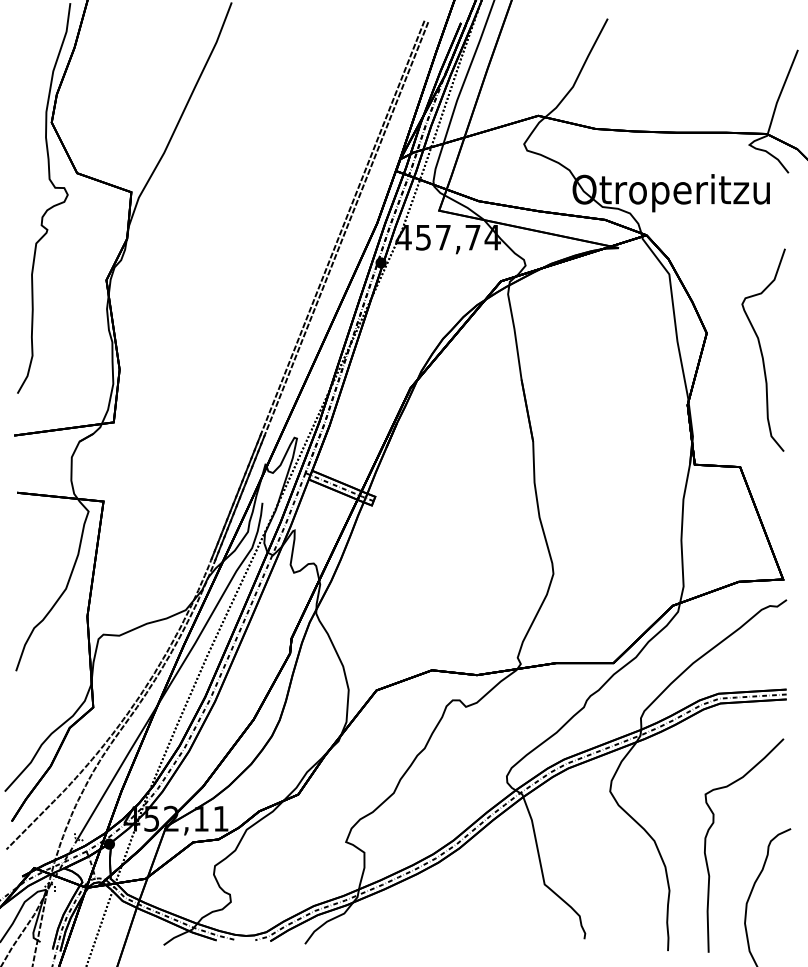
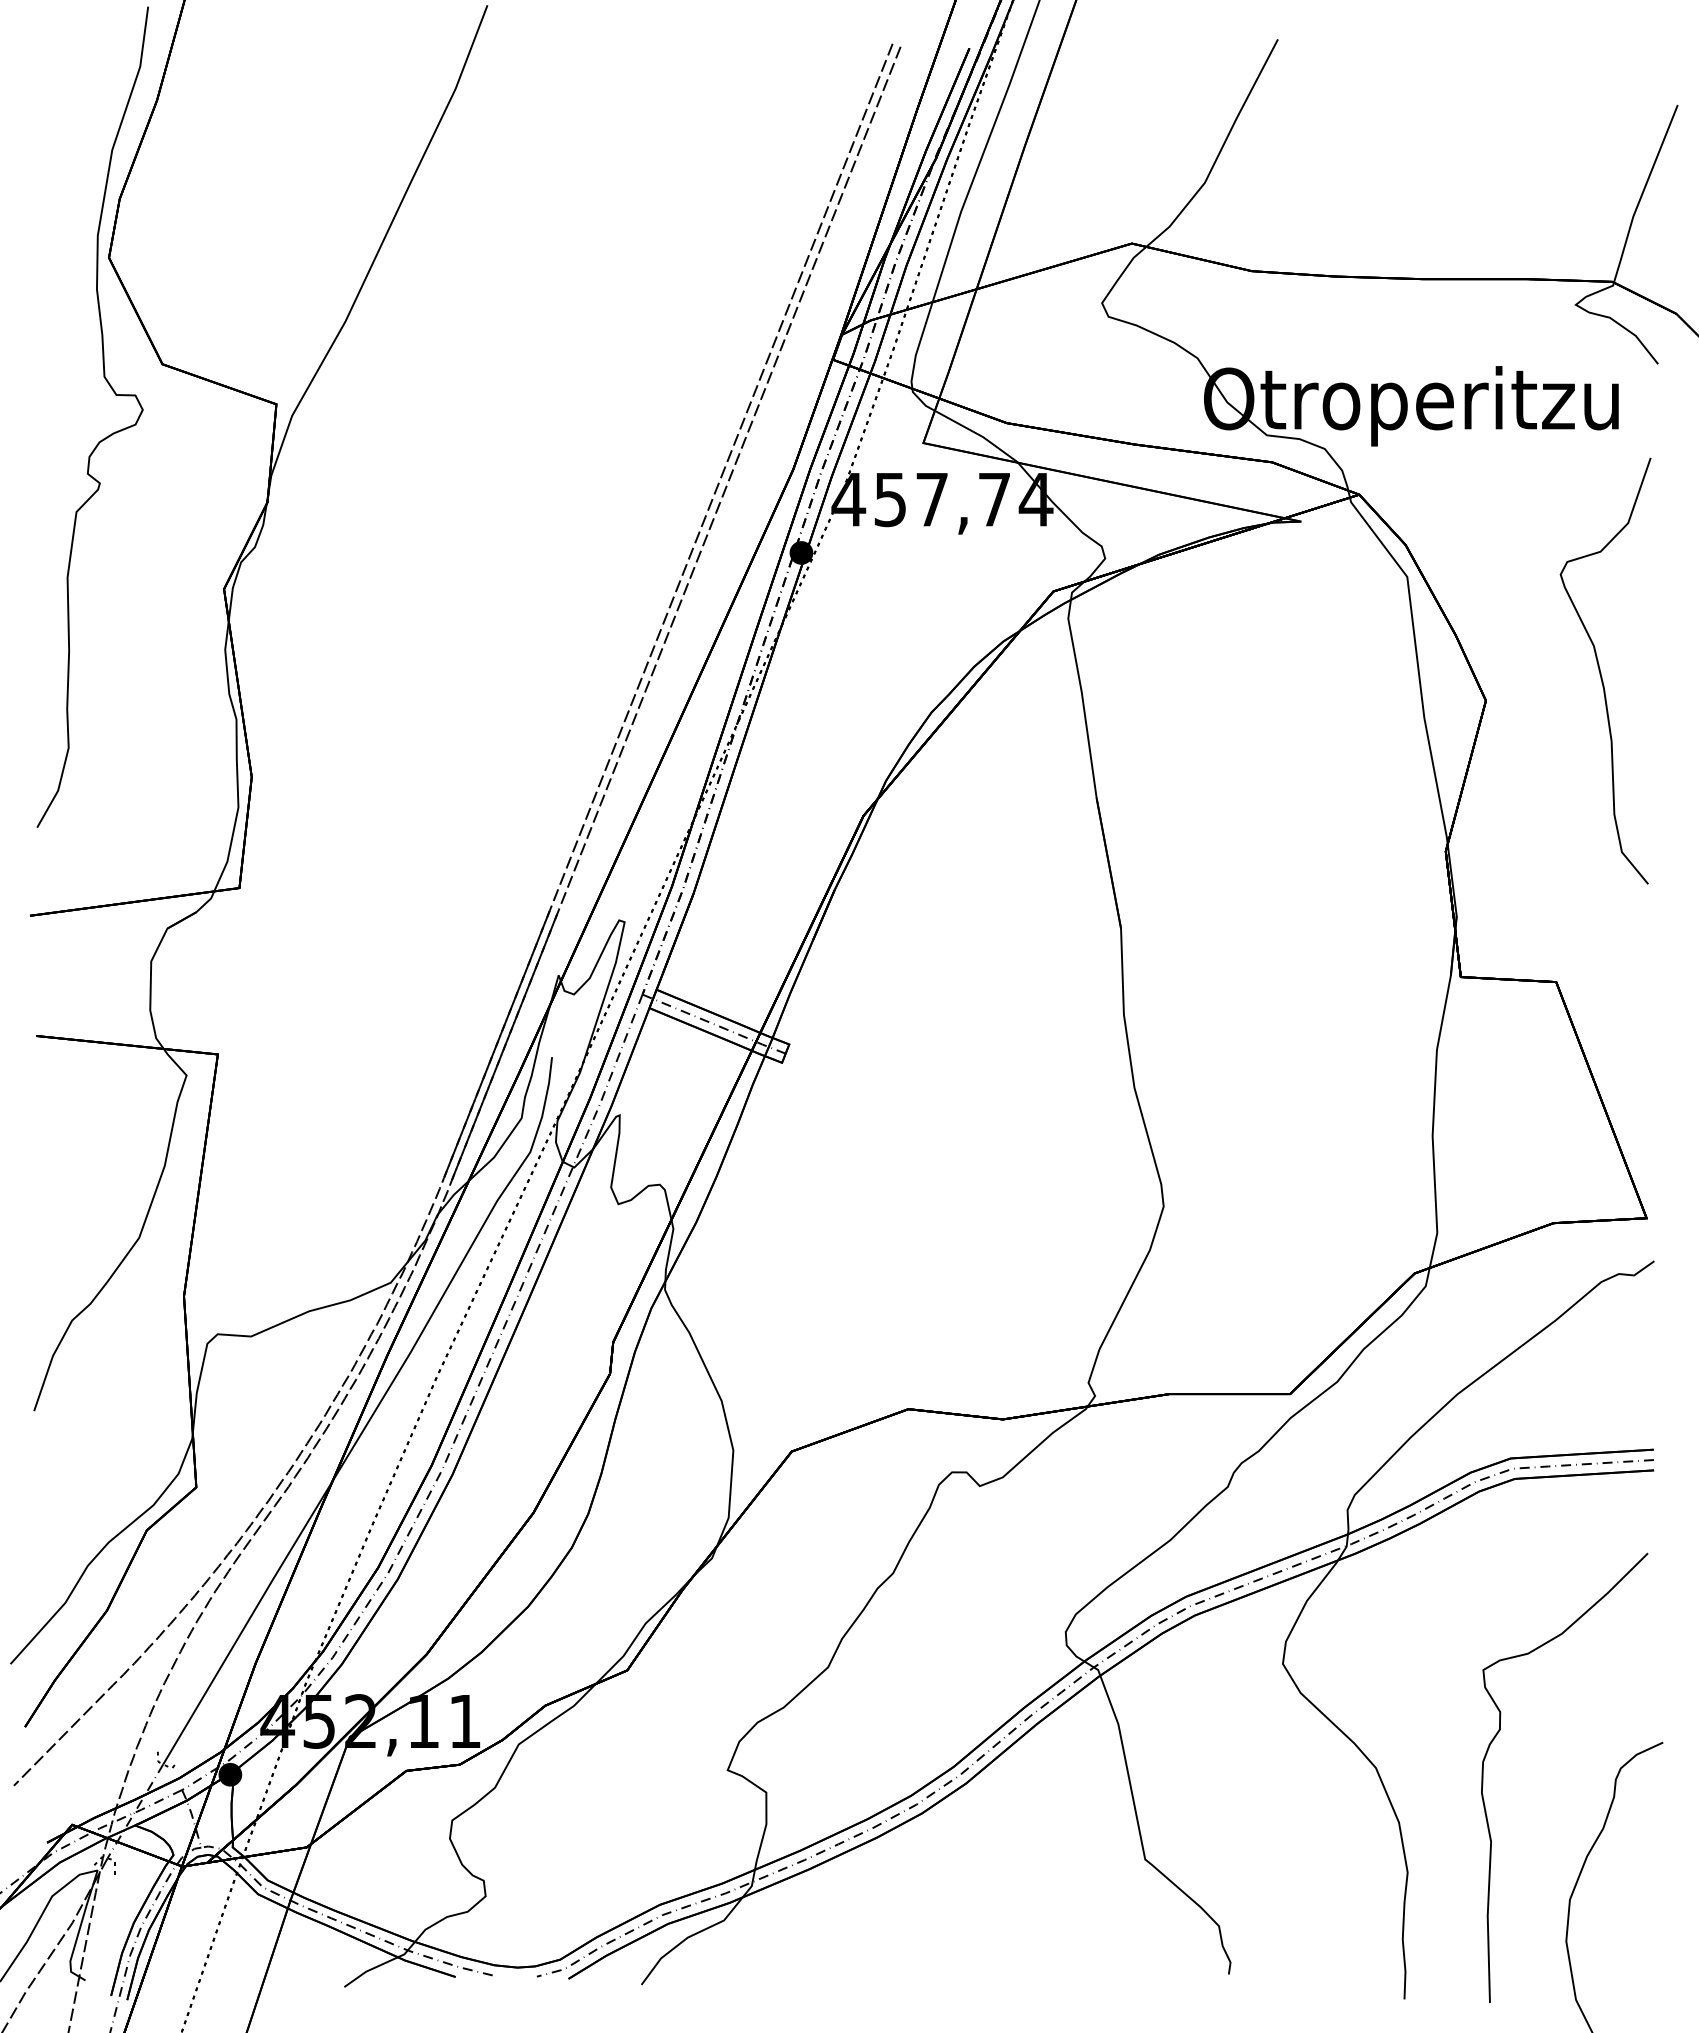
curve: (761, 349) -> (1601, 669), moved

